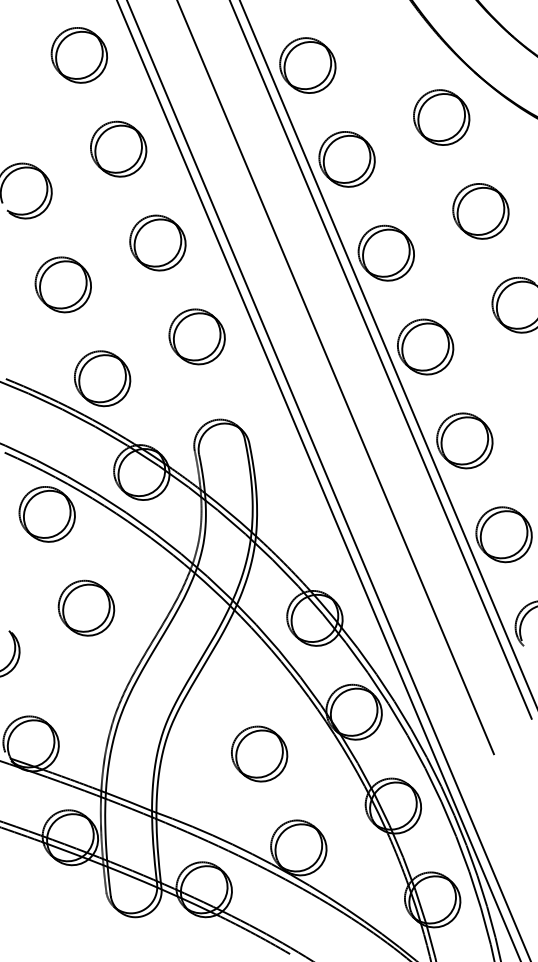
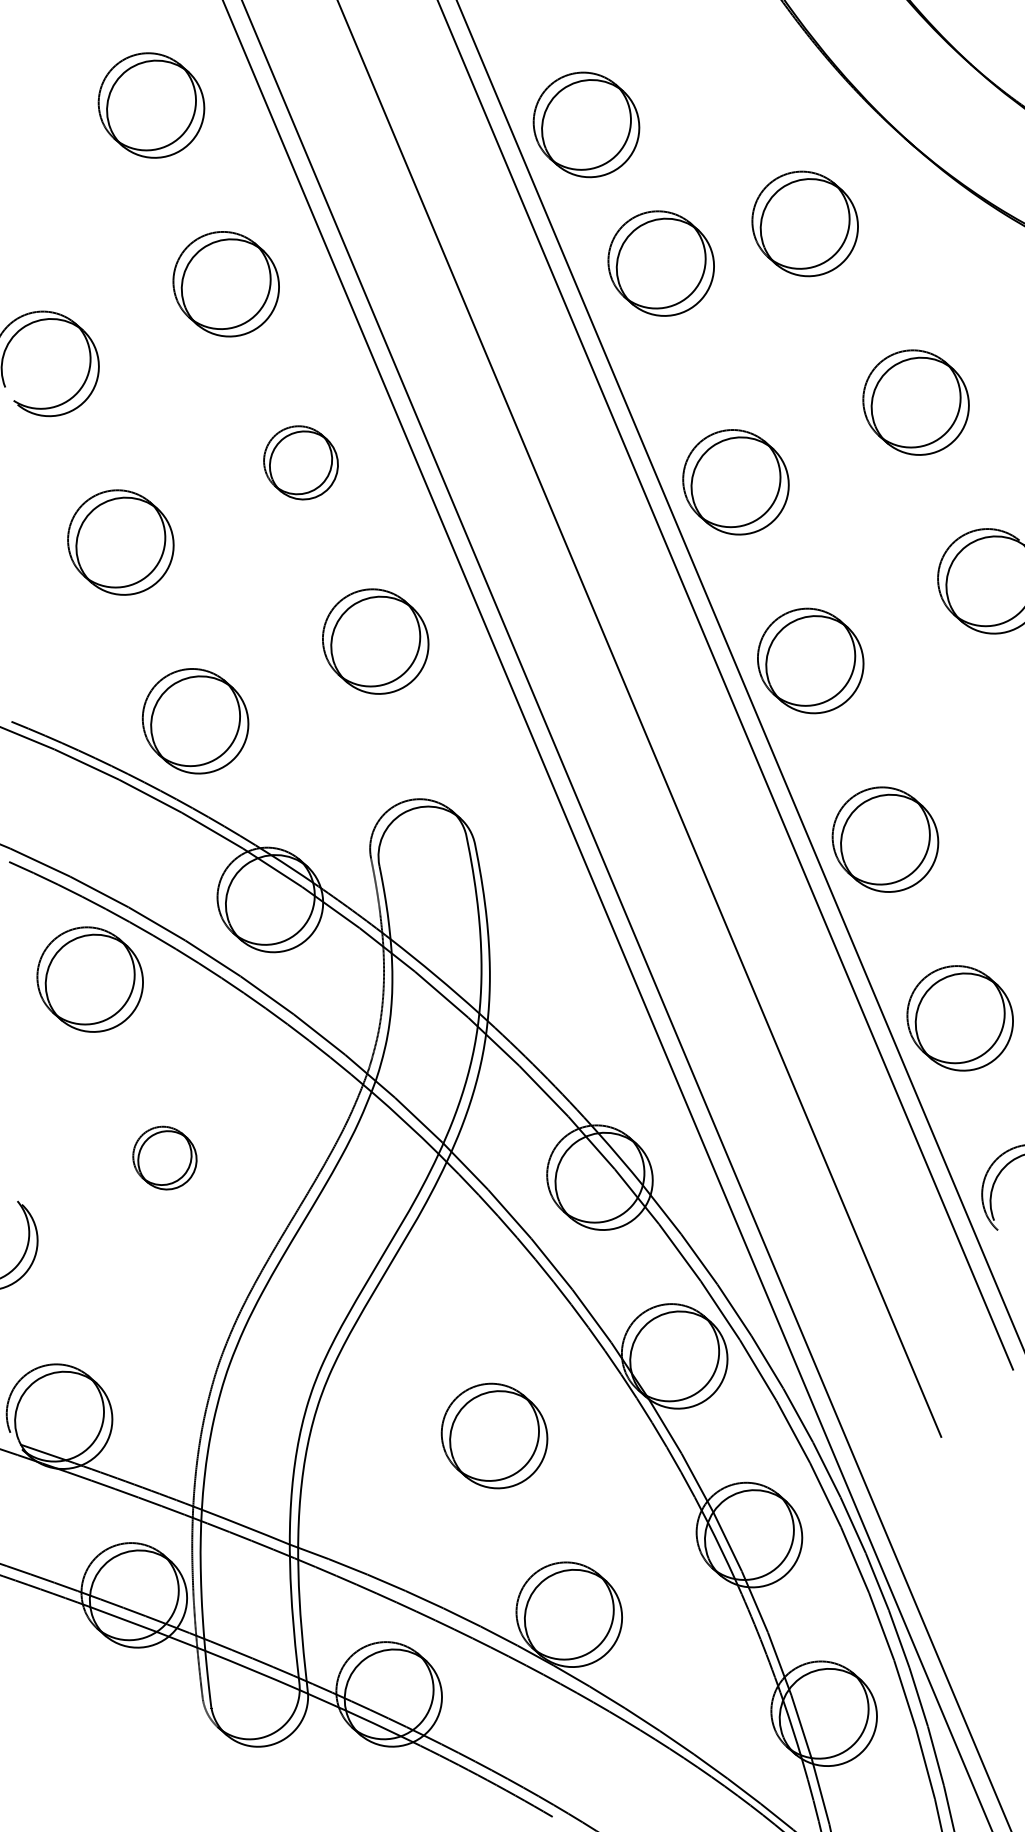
part: (441, 117) -> (804, 223), moved
part: (346, 159) -> (660, 263), moved
part: (157, 242) -> (300, 461), size x0.7
part: (86, 607) -> (164, 1156), size x0.6

